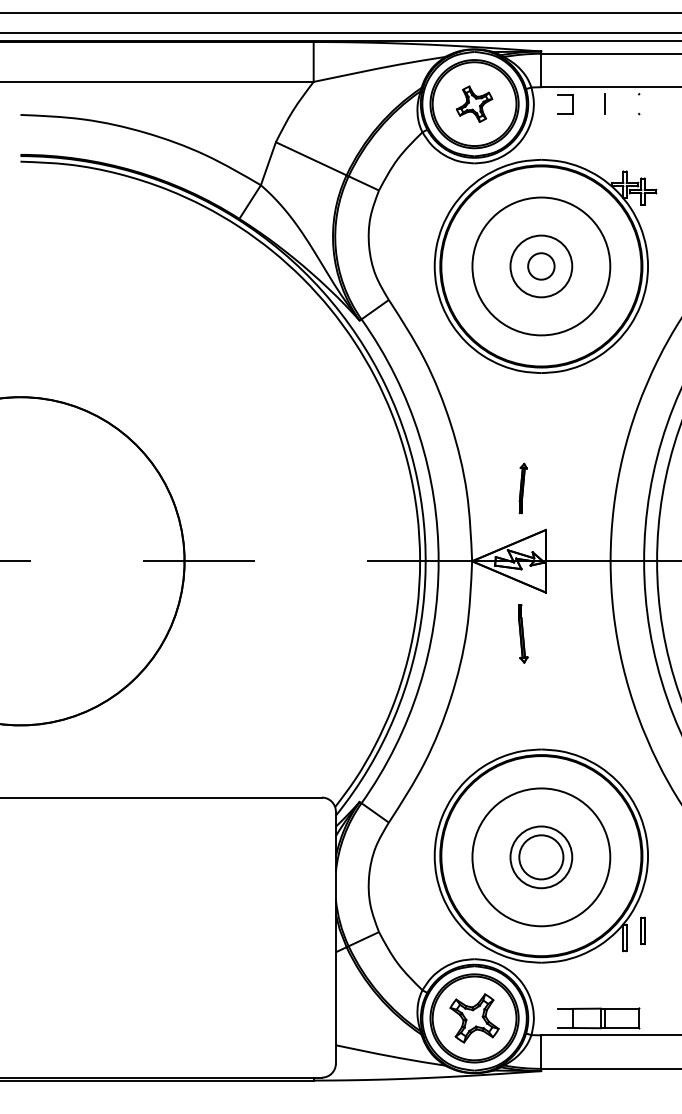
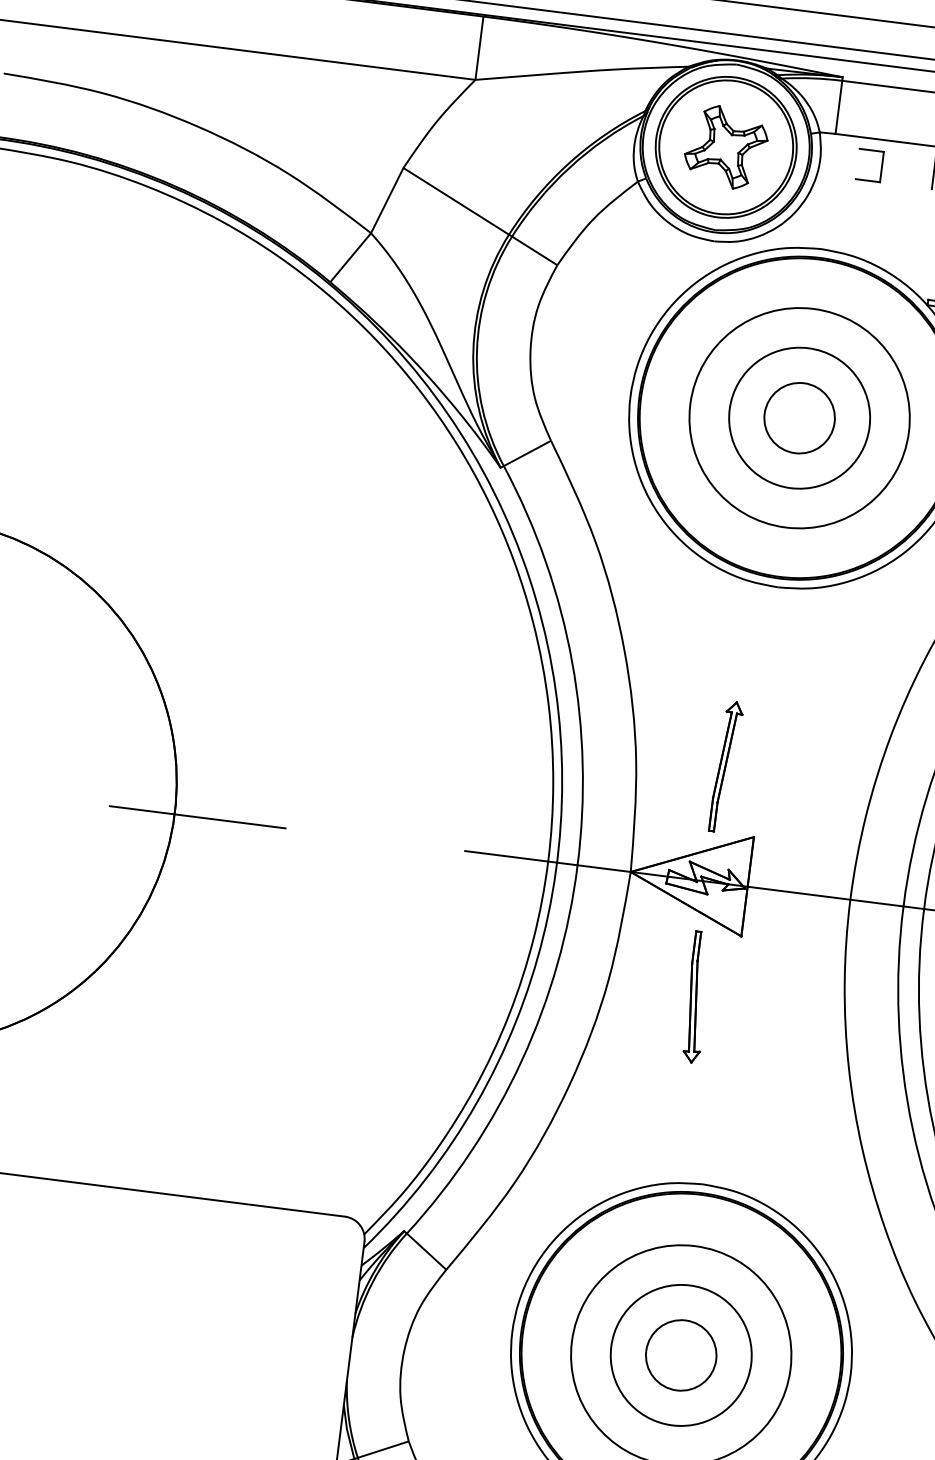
part: (474, 104) -> (726, 147), size x1.43
circle: (541, 266) -> (799, 418), size x1.43
circle: (541, 266) -> (799, 418), size x1.67
part: (523, 488) -> (726, 766), size x1.67
part: (523, 633) -> (697, 996), size x1.43
circle: (541, 857) -> (681, 1355), size x1.43

